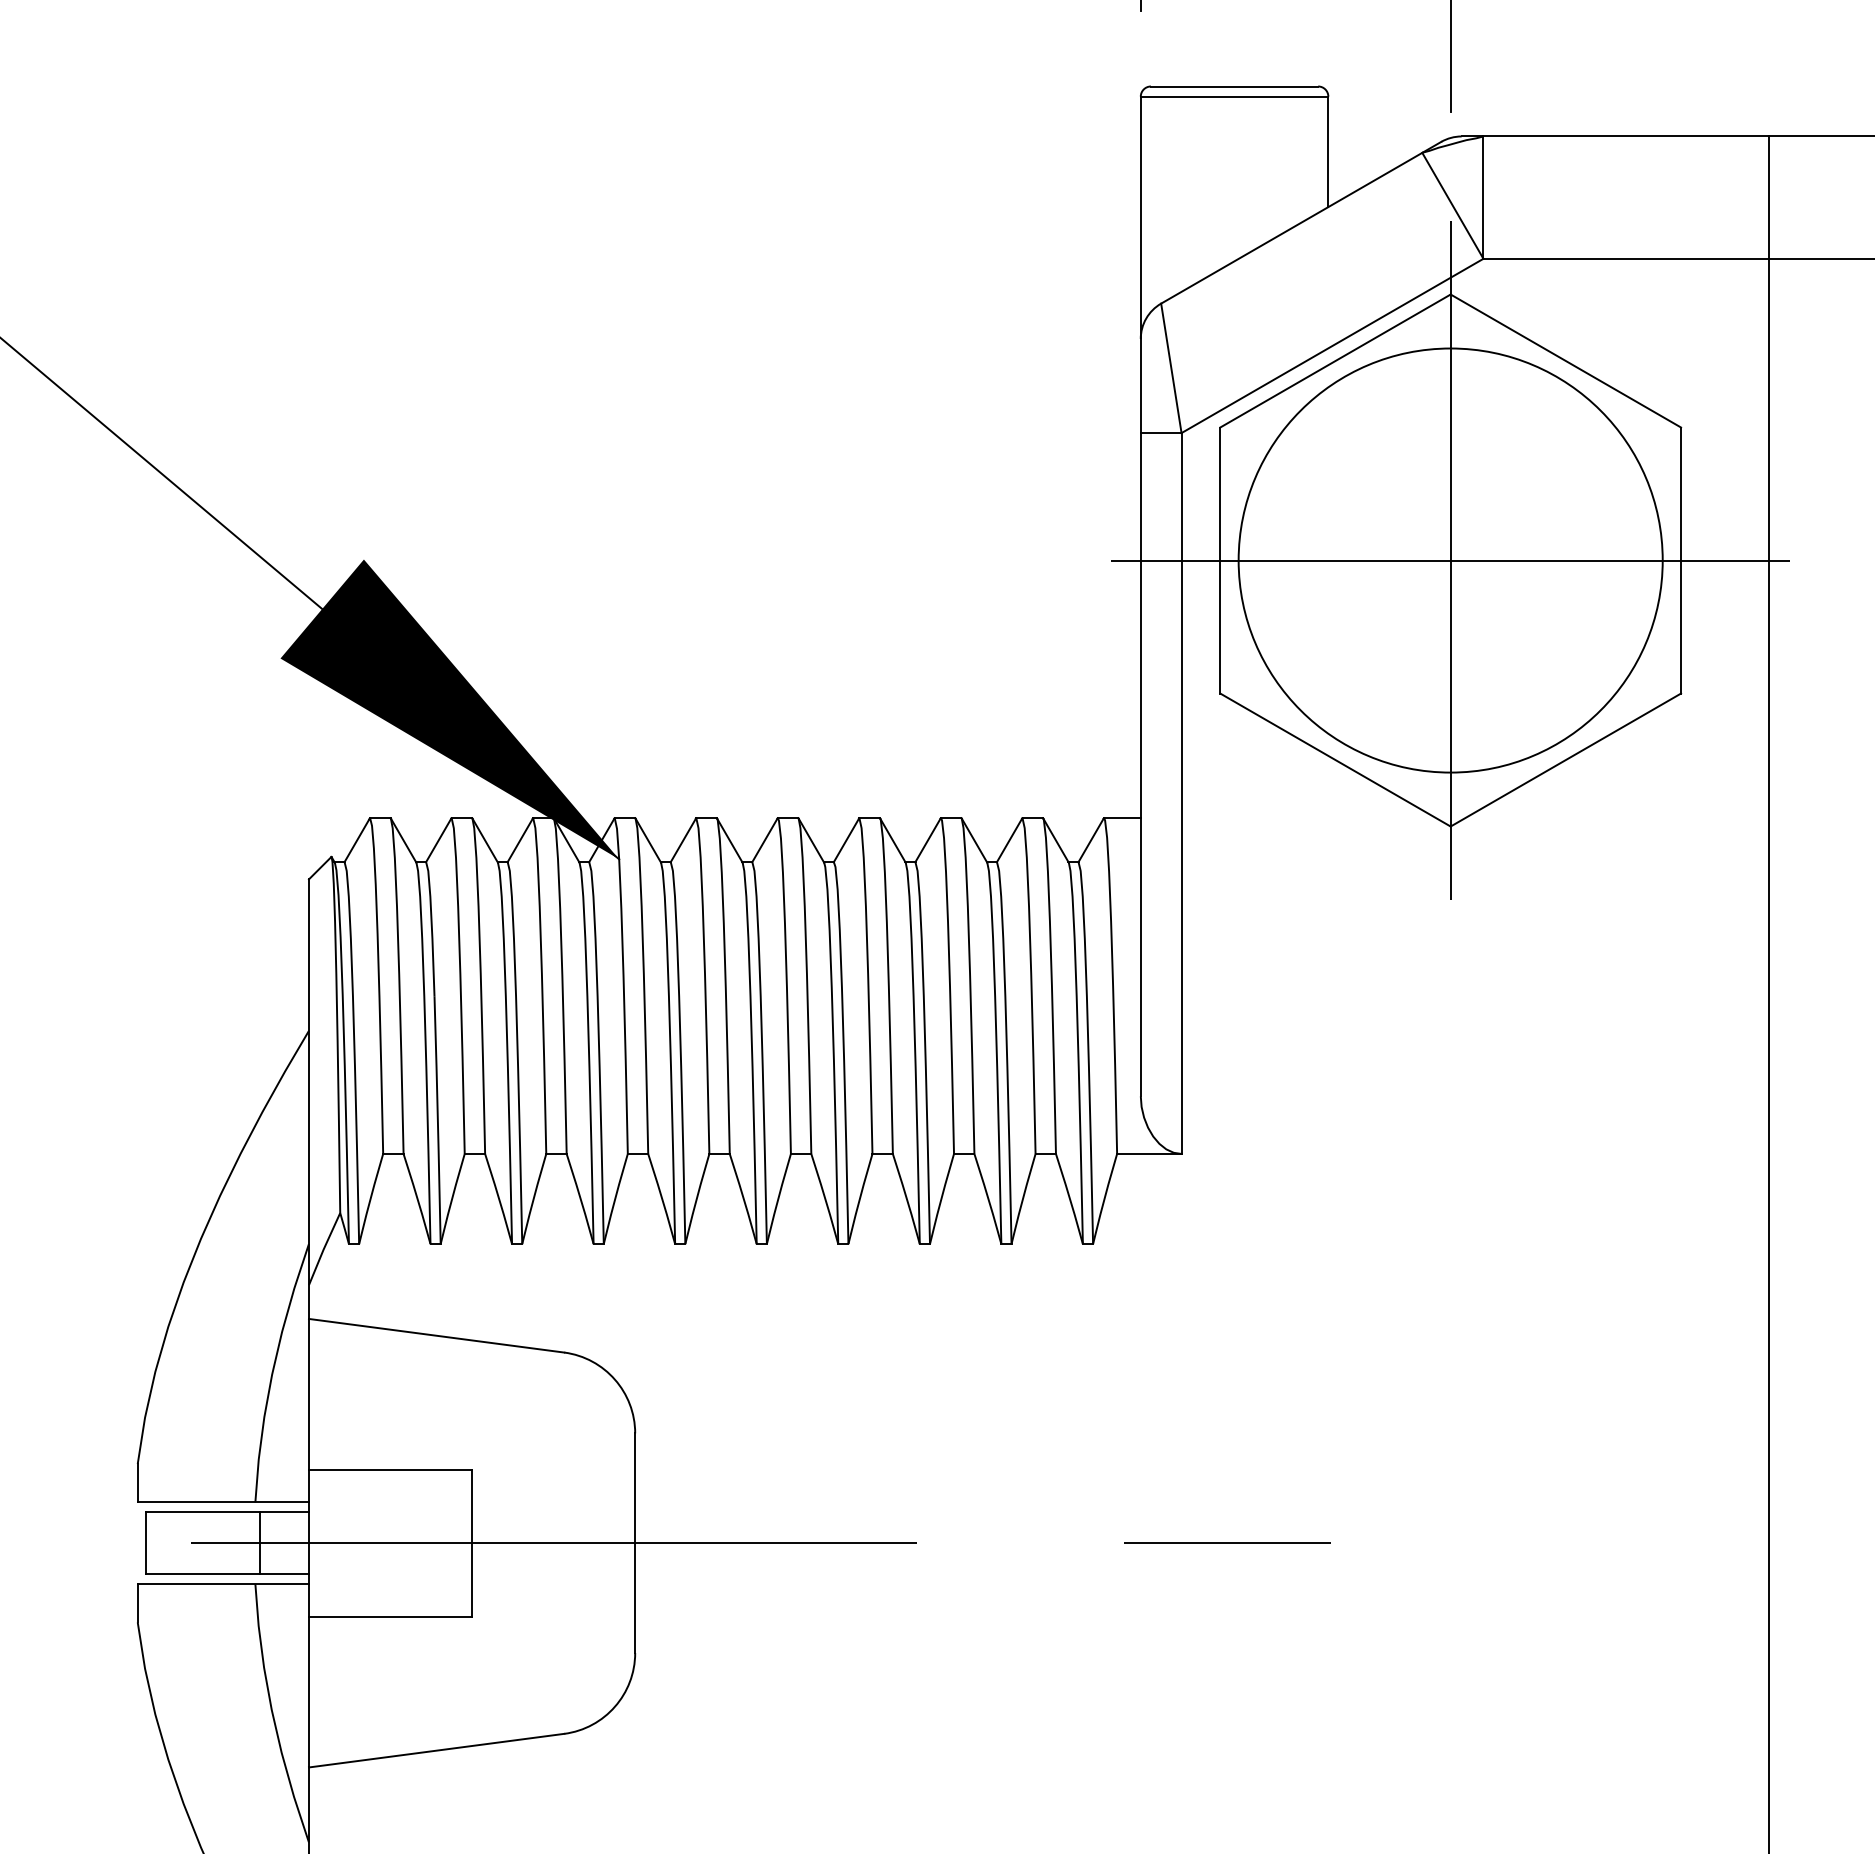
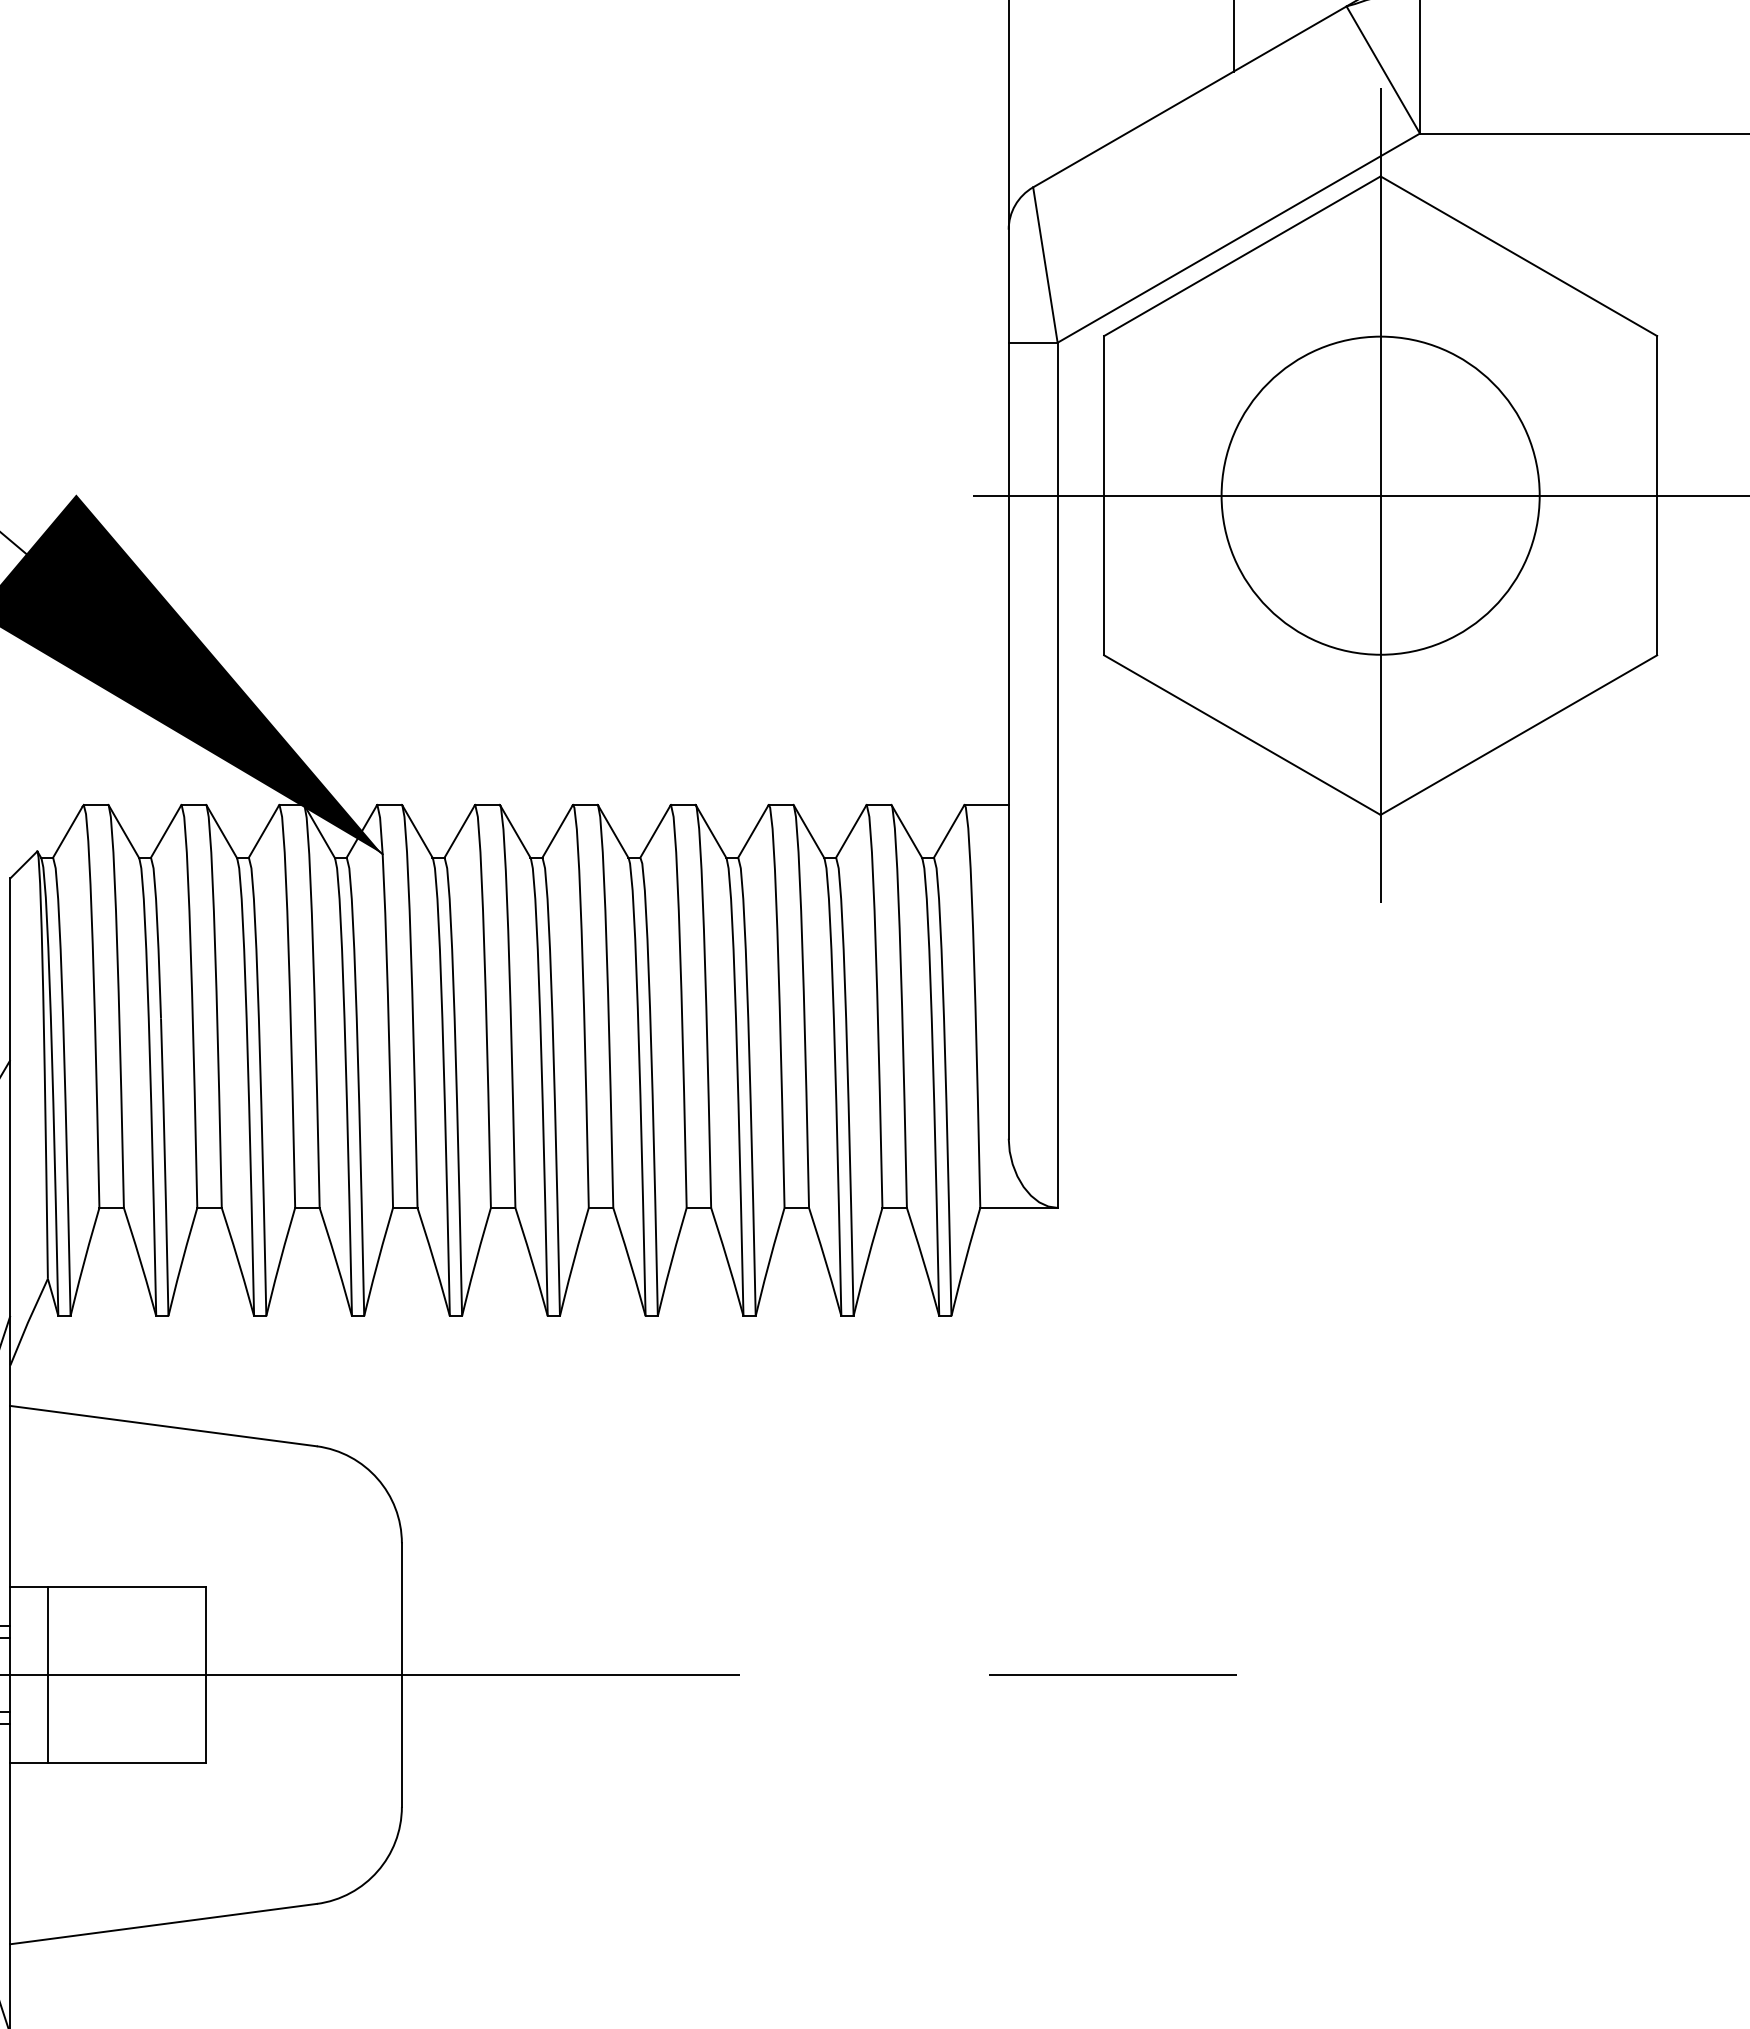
circle: (1450, 560) -> (1380, 495), size x0.62
line: (339, 1542) -> (47, 1674), added

